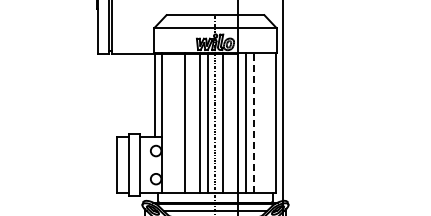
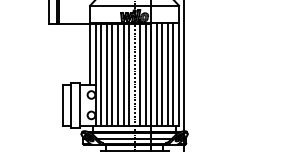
line: (169, 122) -> (101, 74), added
line: (177, 122) -> (106, 74), added
line: (192, 122) -> (117, 74), added
line: (230, 122) -> (145, 74), added
line: (253, 122) -> (162, 74), dashed -> solid
line: (261, 122) -> (168, 74), added
line: (268, 122) -> (173, 74), added

